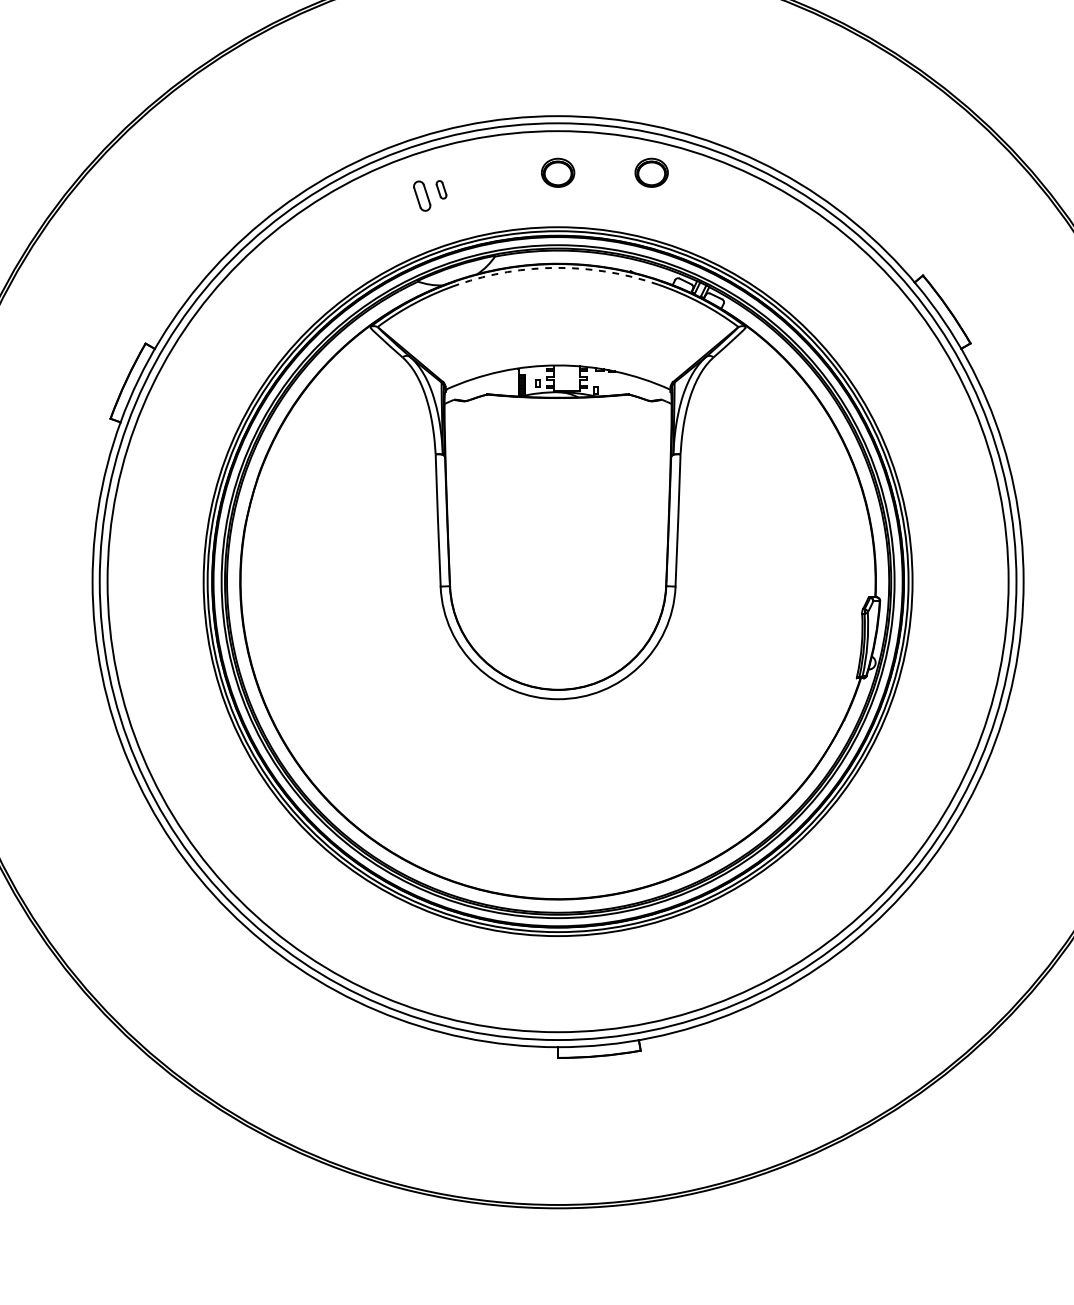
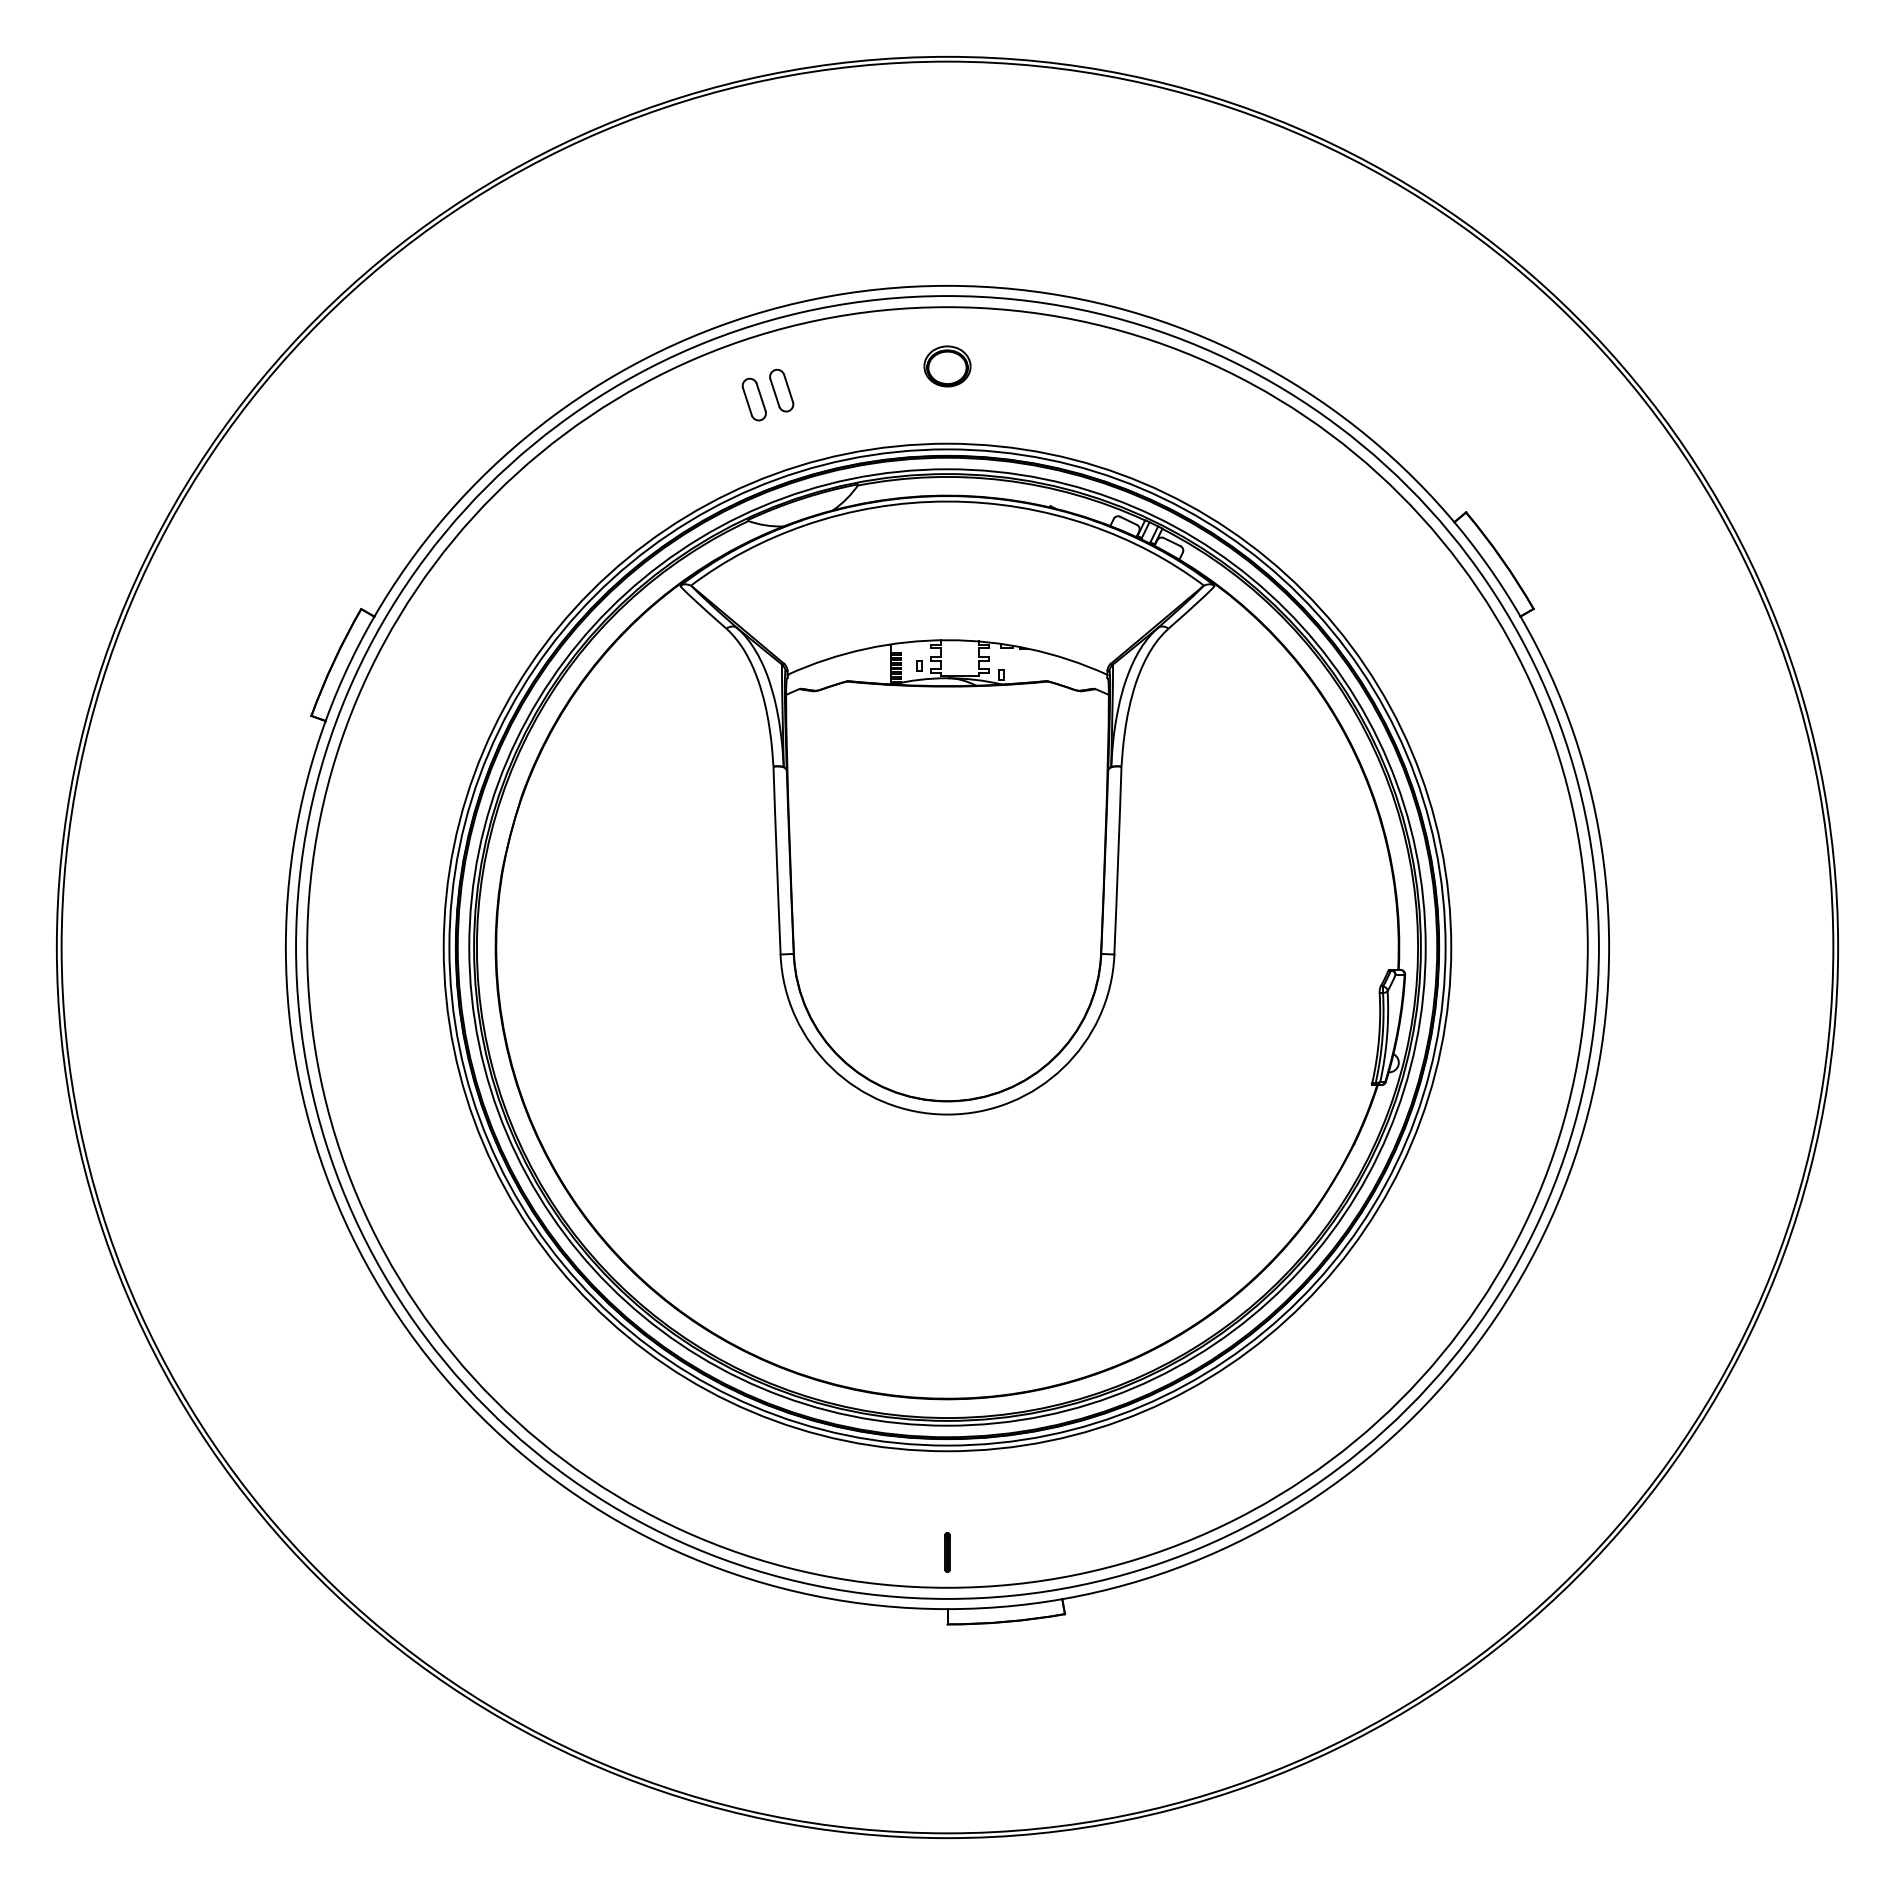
part: (651, 172) -> (1080, 366), removed
part: (441, 189) -> (781, 390), size x1.67
arc: (558, 267) -> (947, 501), dashed -> solid
part: (558, 1007) -> (947, 1552), added

